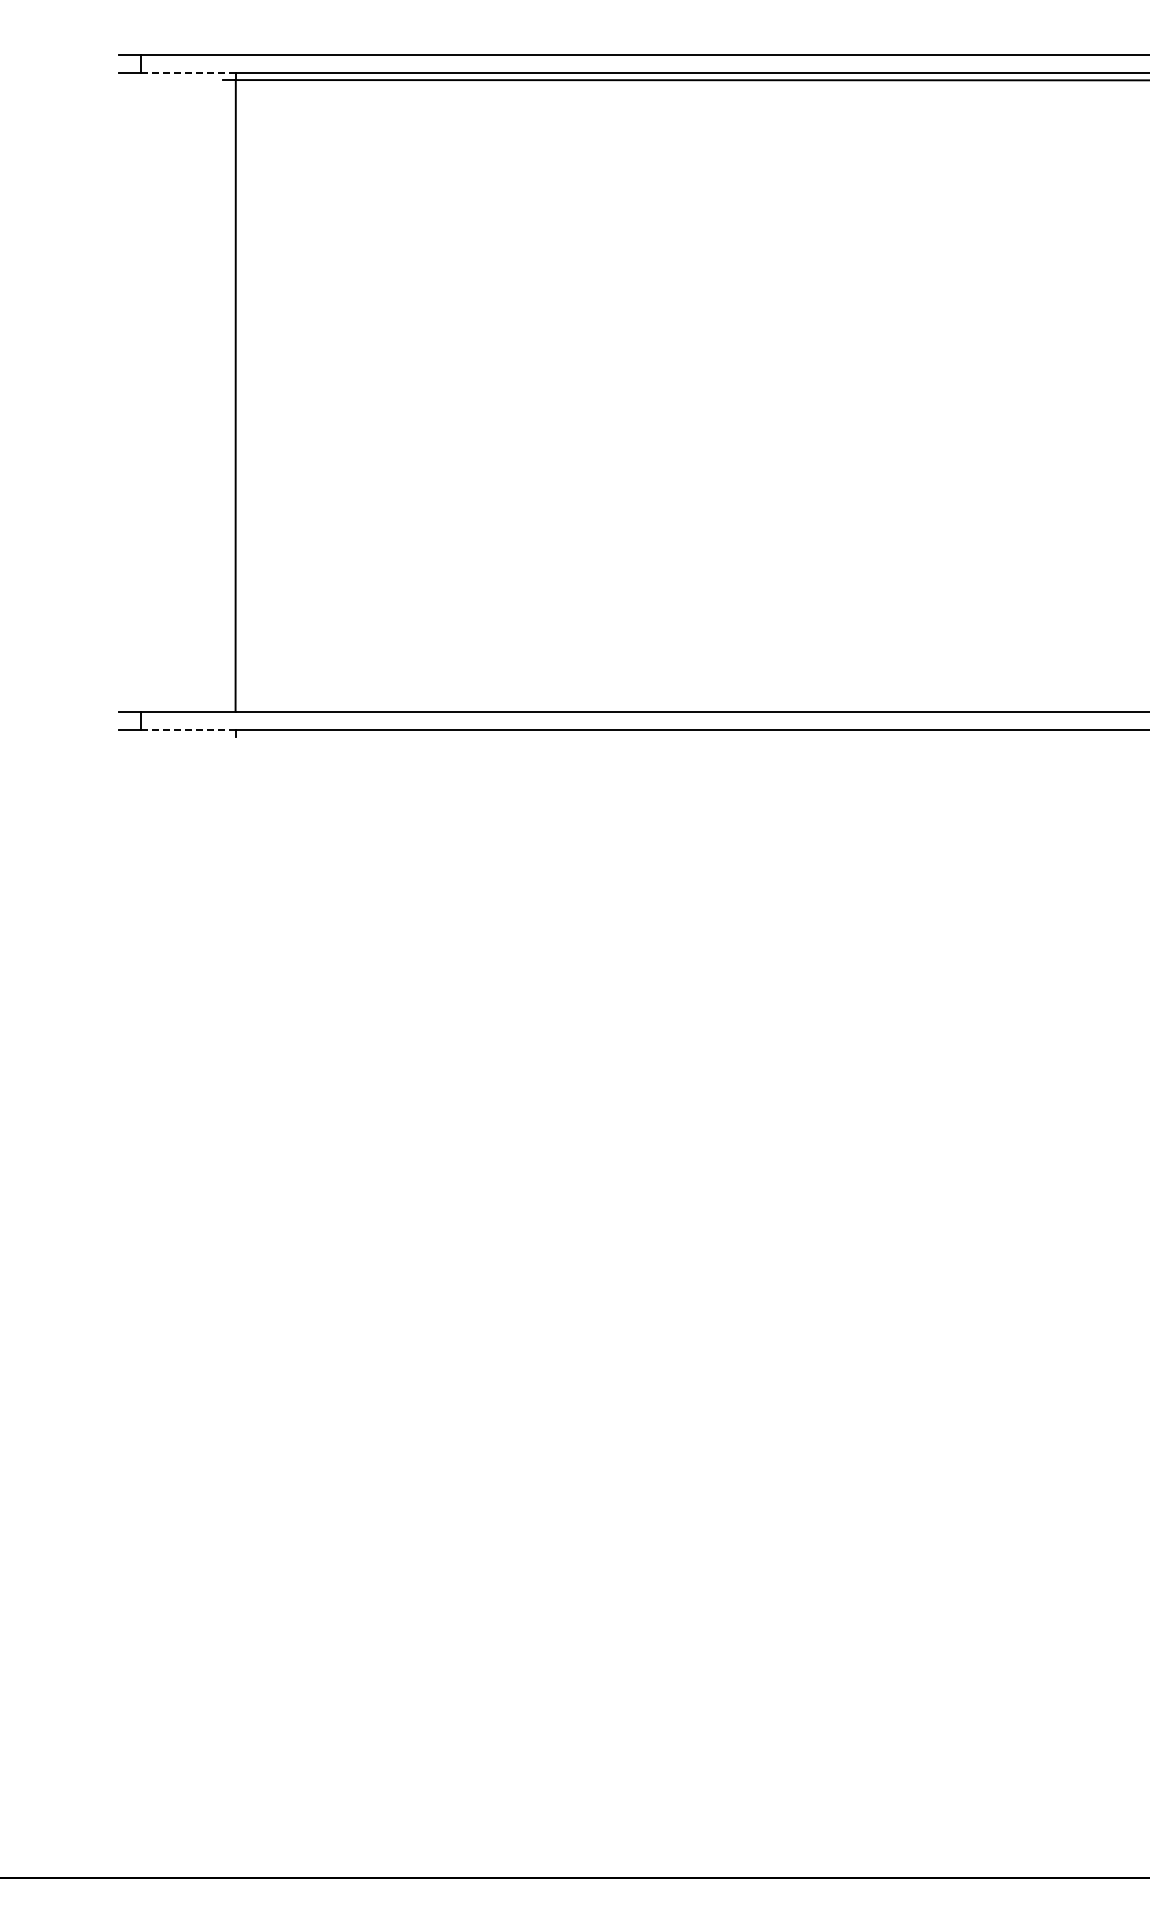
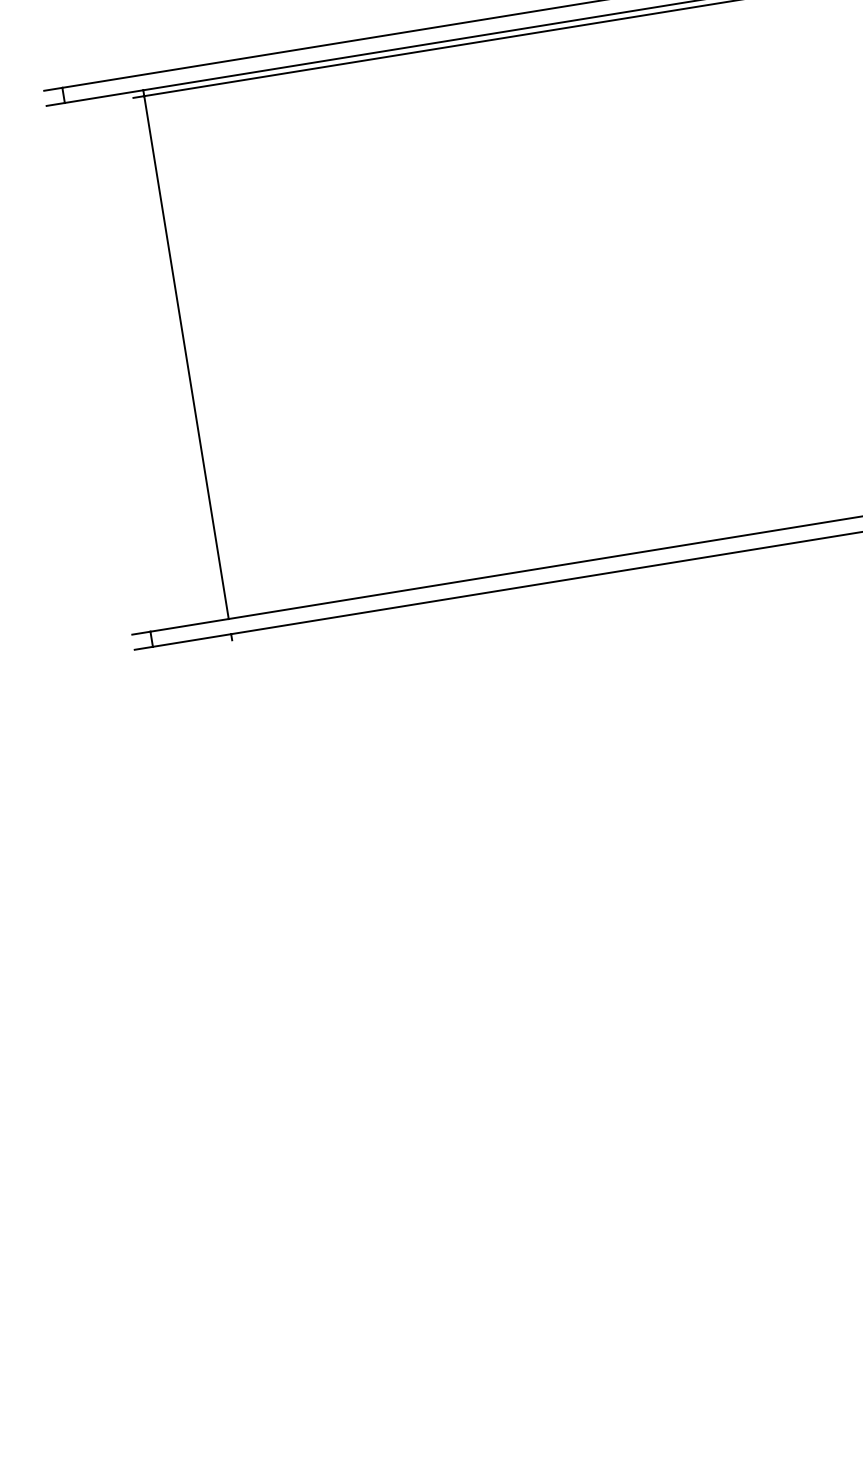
line: (187, 72) -> (103, 96), dashed -> solid
line: (187, 729) -> (191, 640), dashed -> solid

